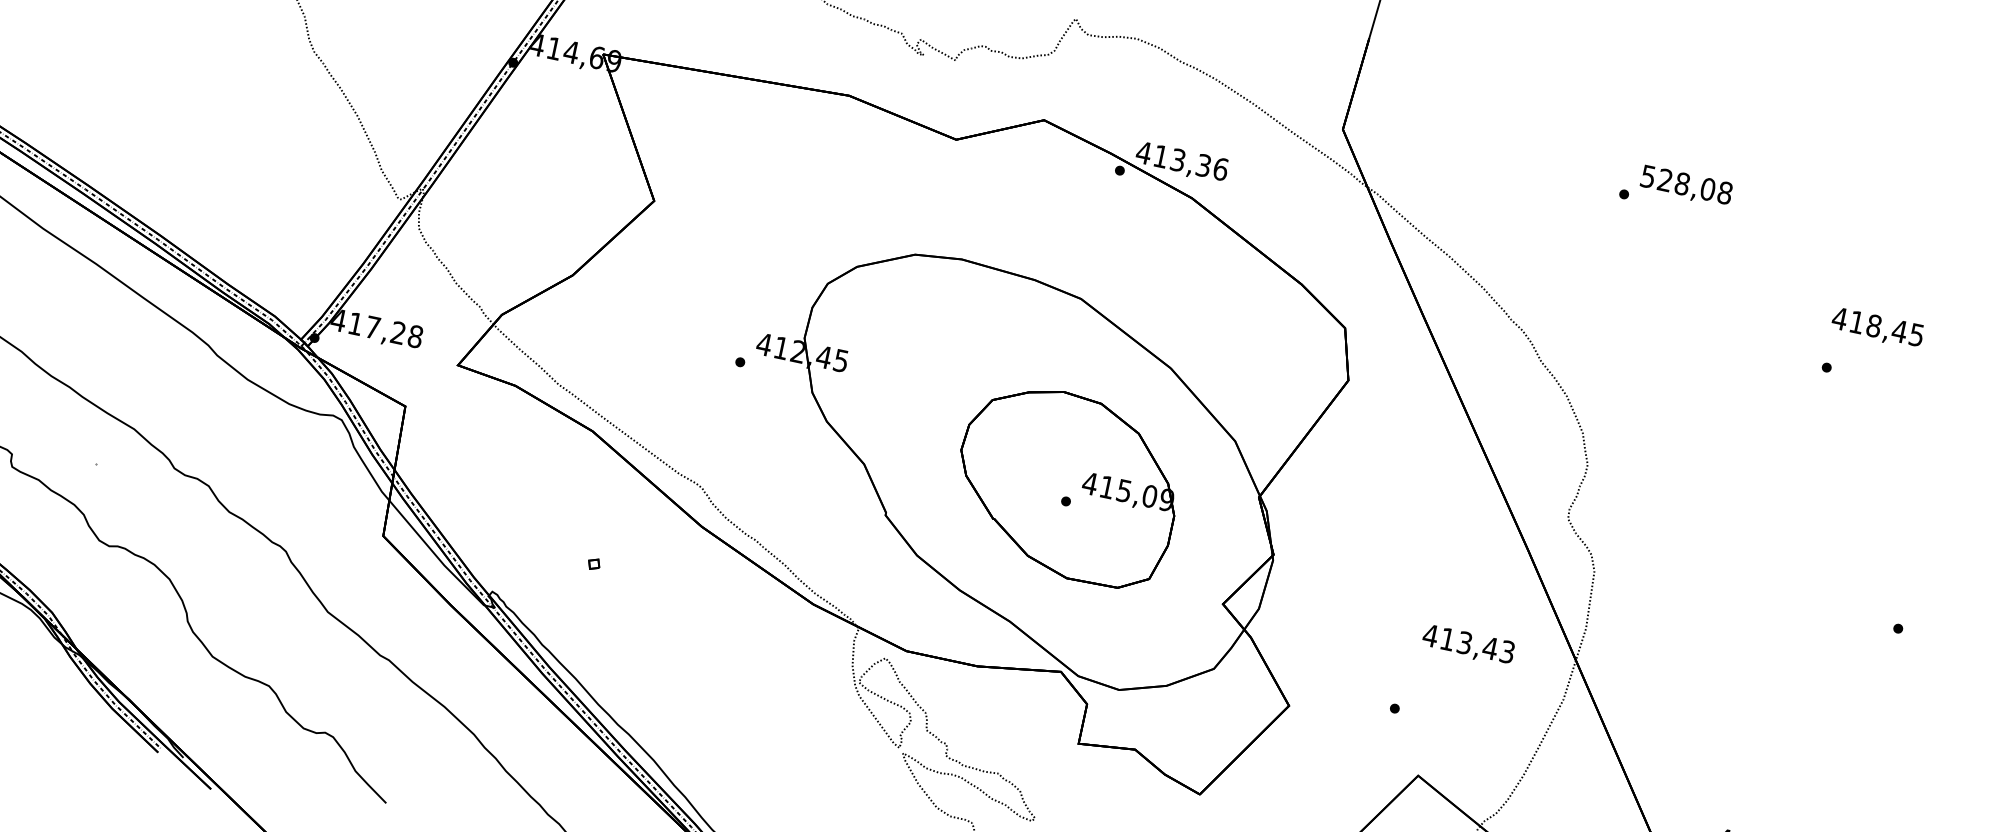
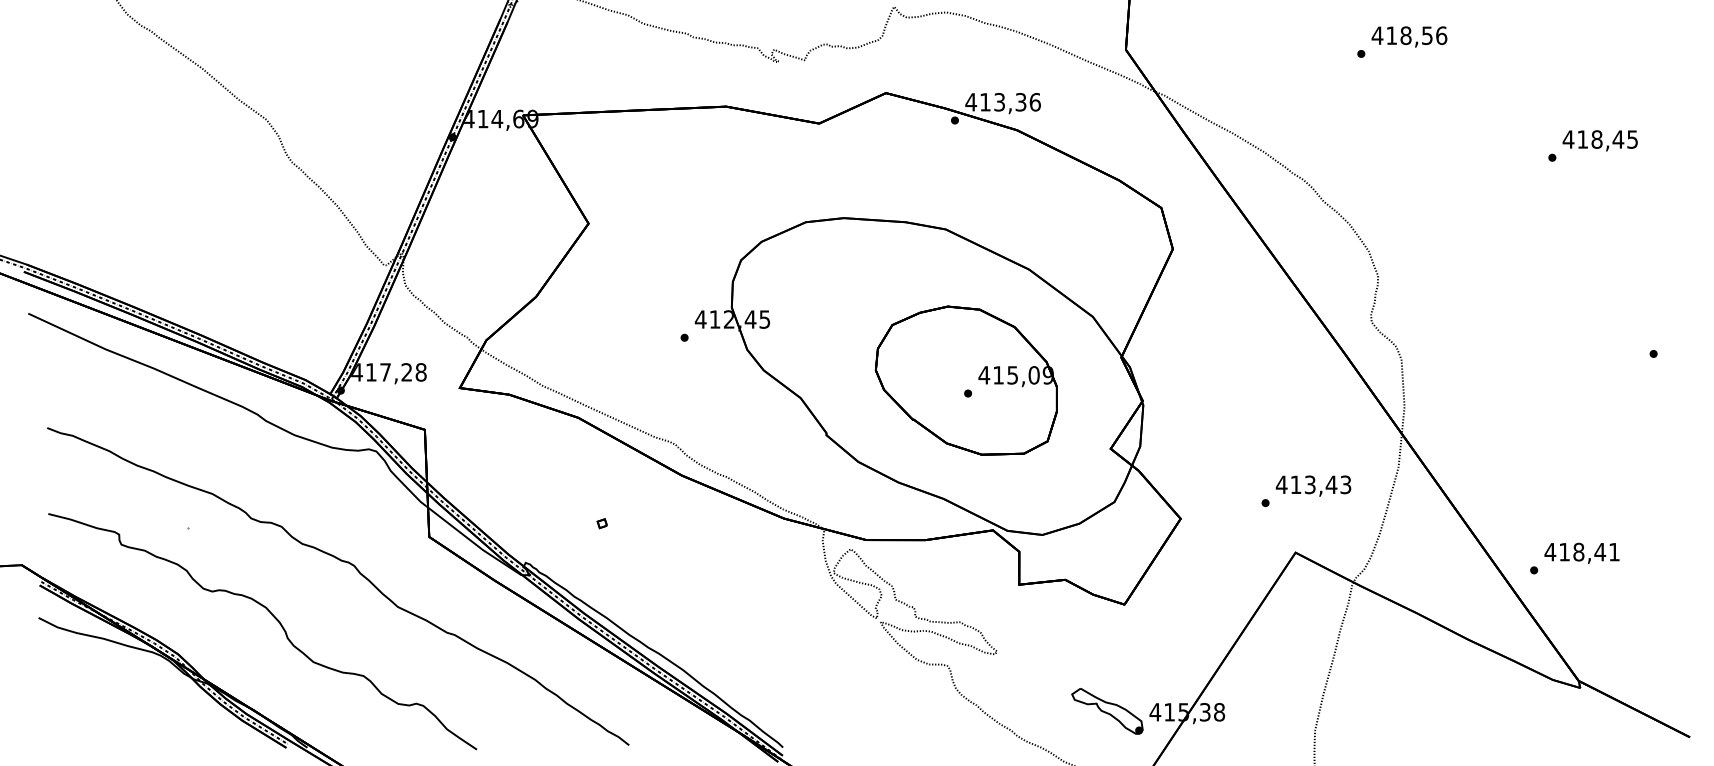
text: (1686, 184) -> (1409, 35), 528,08 -> 418,56
text: (1876, 327) -> (1599, 140), moved
text: (1468, 644) -> (1313, 485), moved

